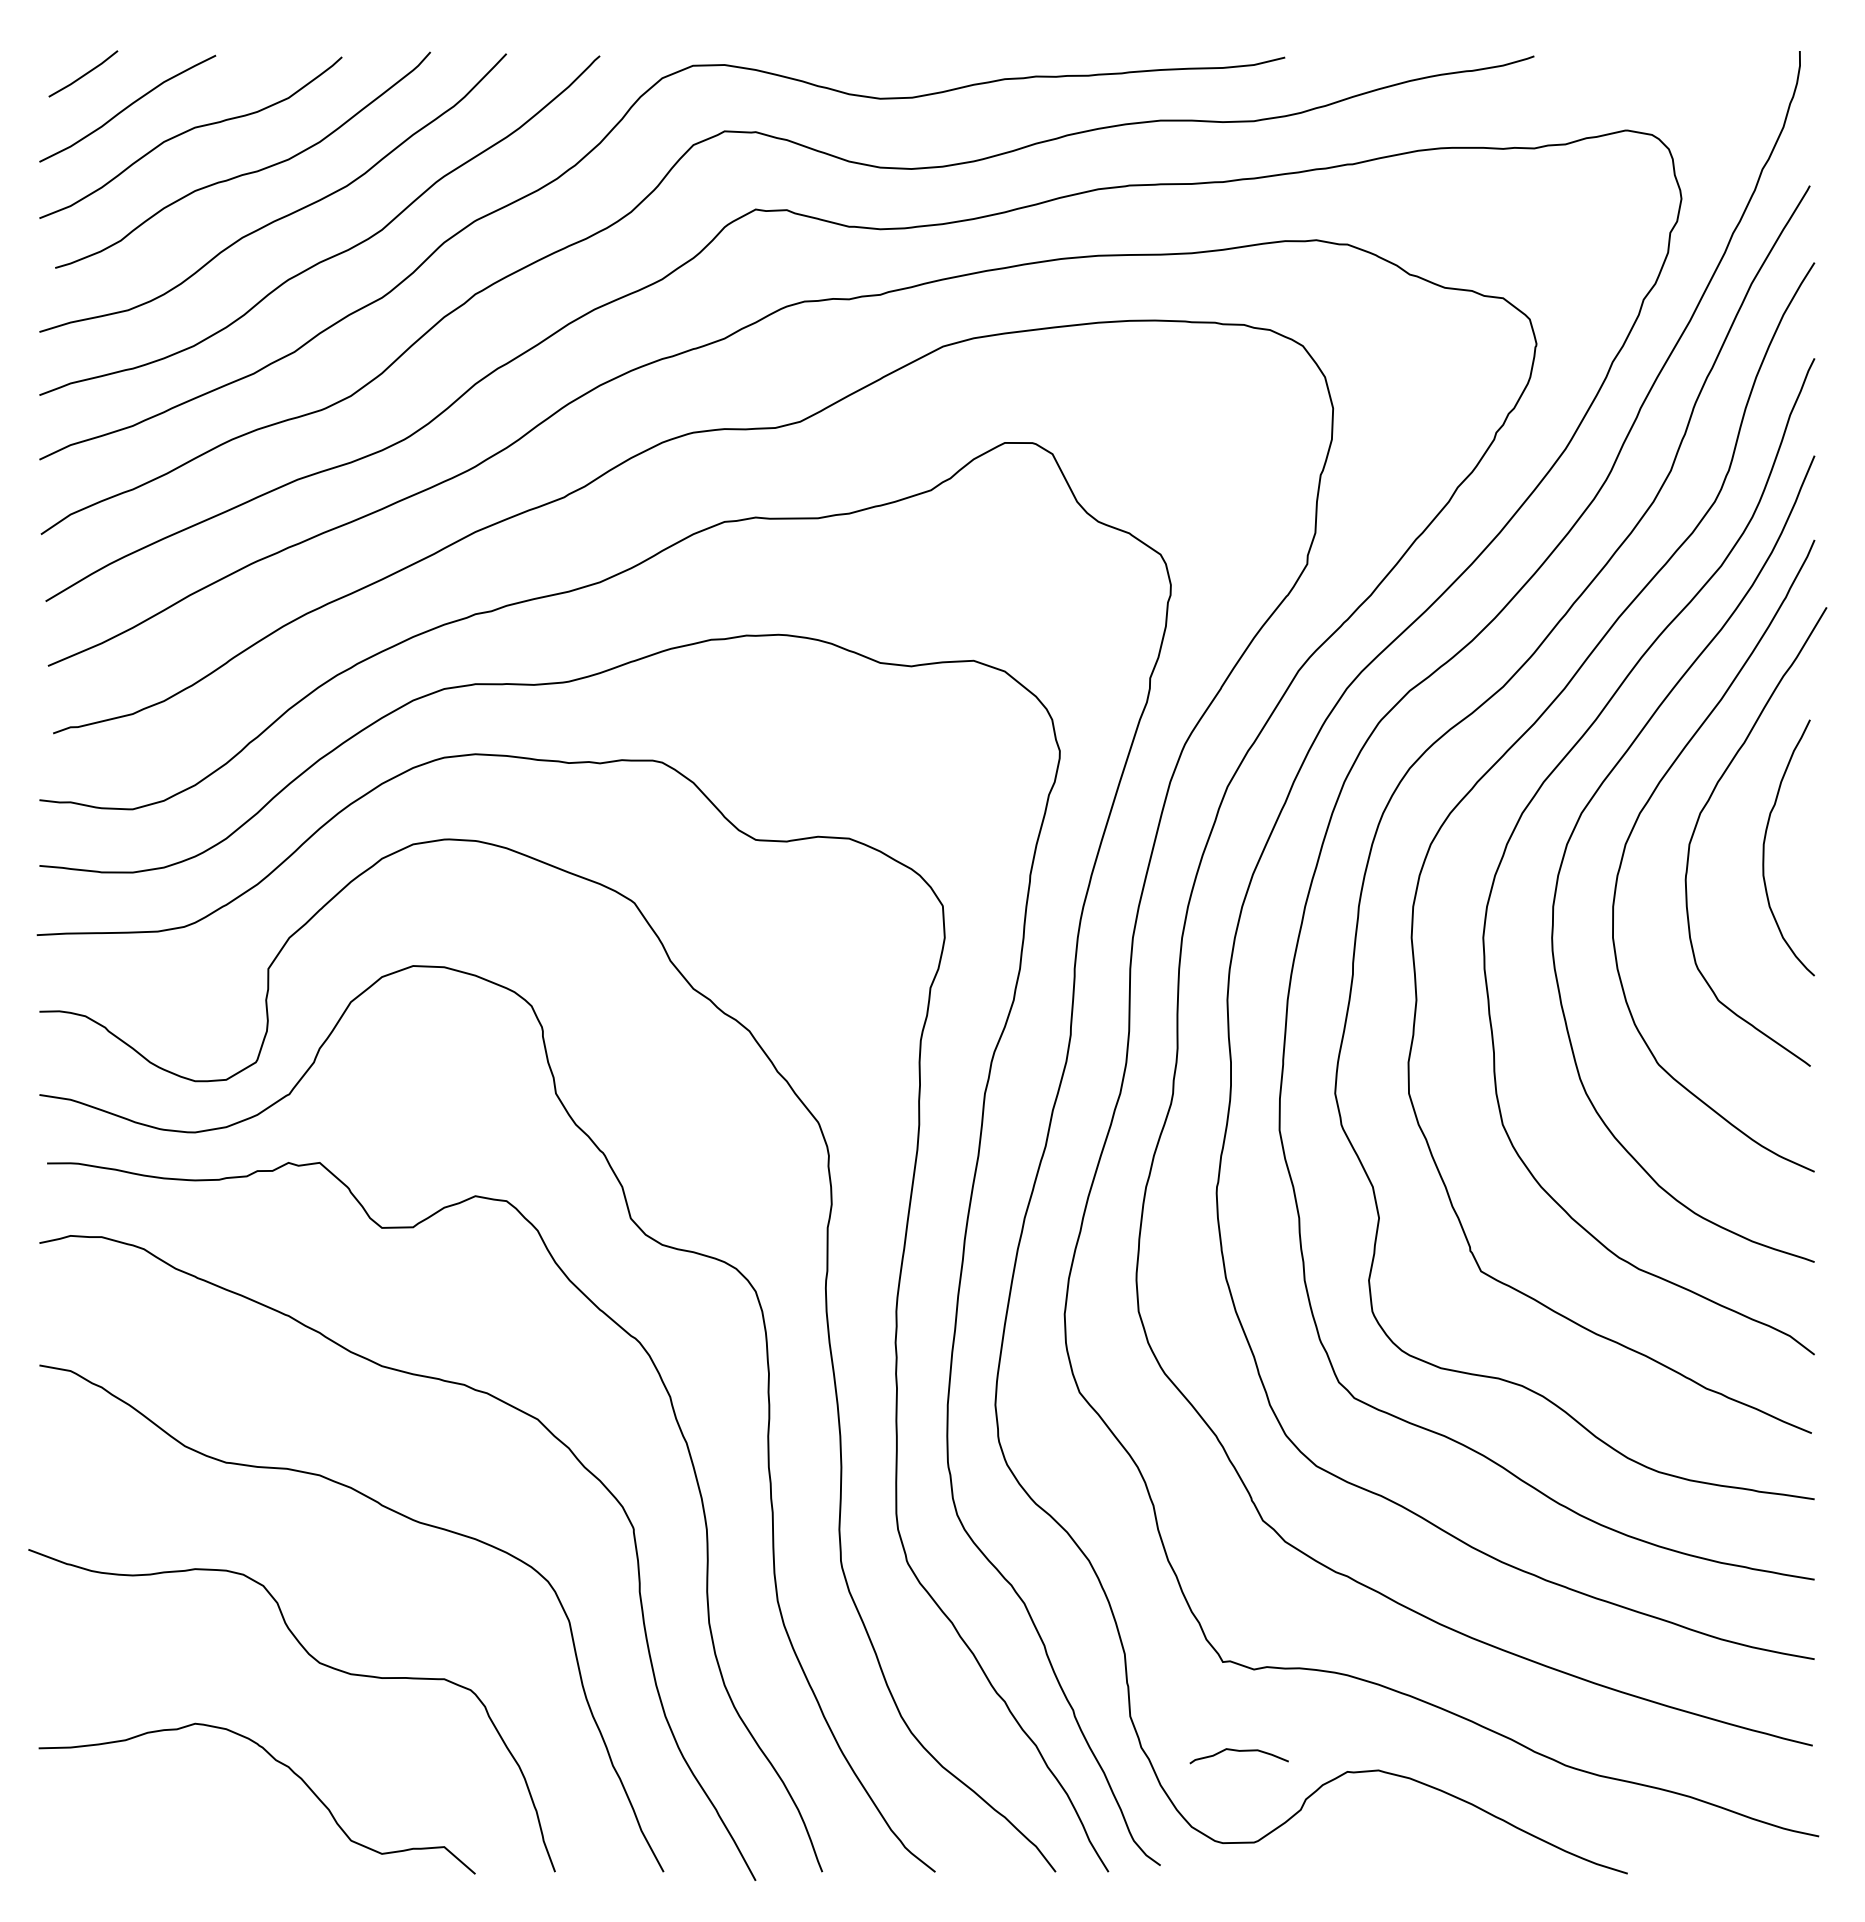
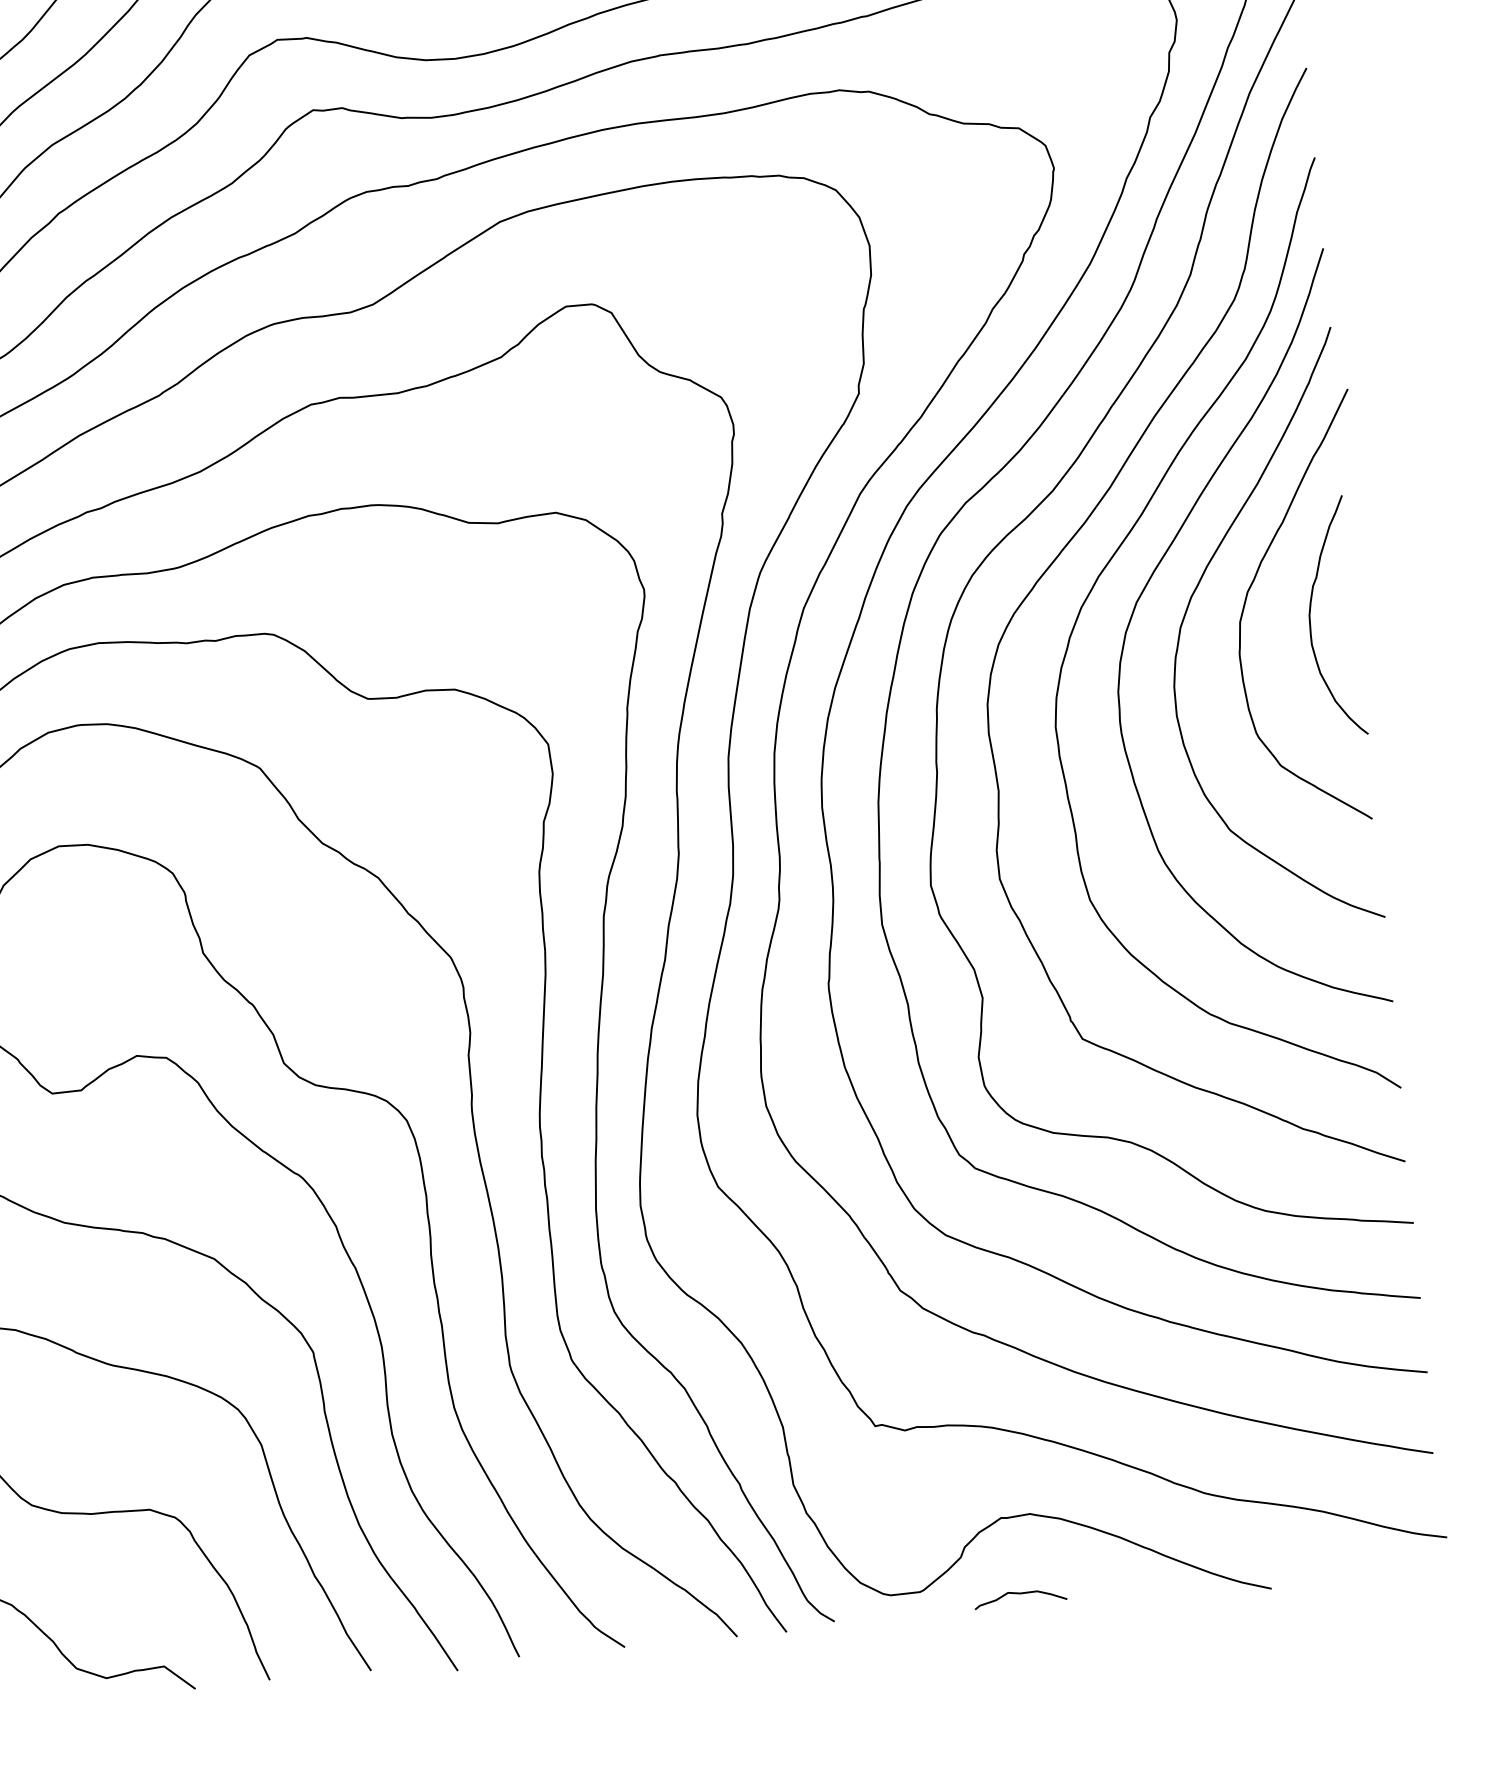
curve: (1238, 1751) -> (1019, 1594), moved

